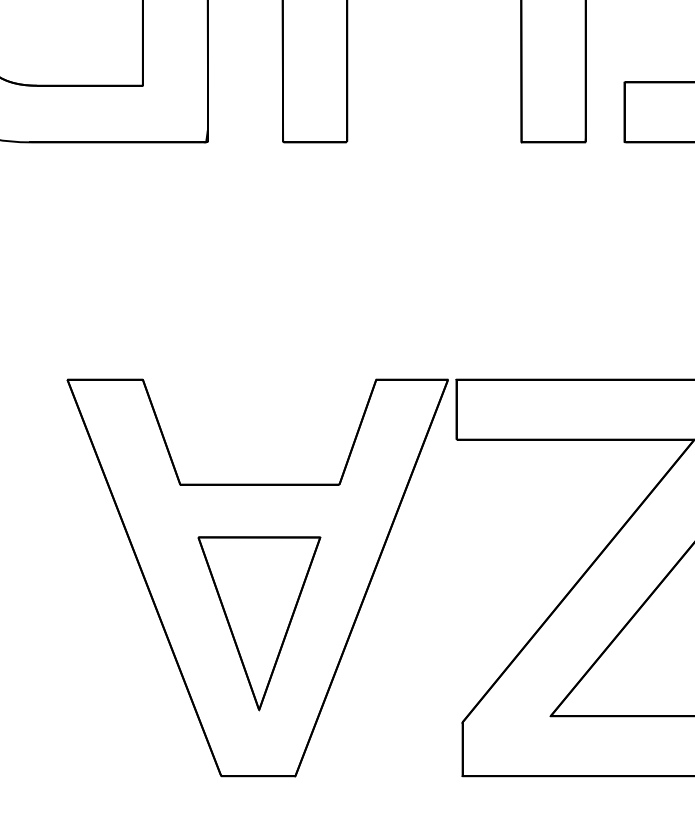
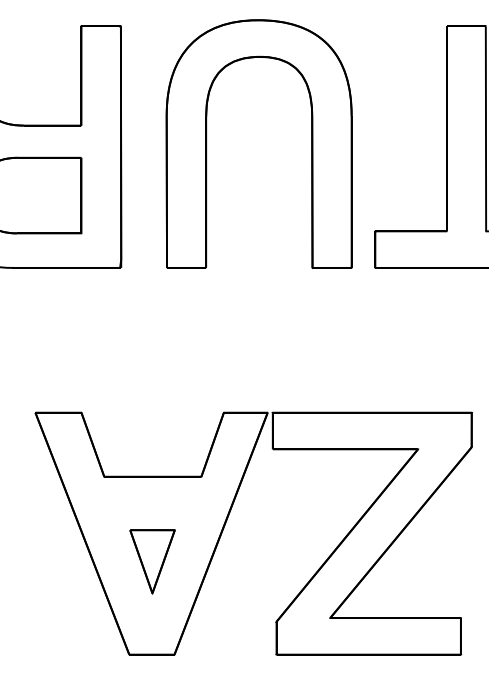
part: (259, 623) -> (152, 561), size x0.6

